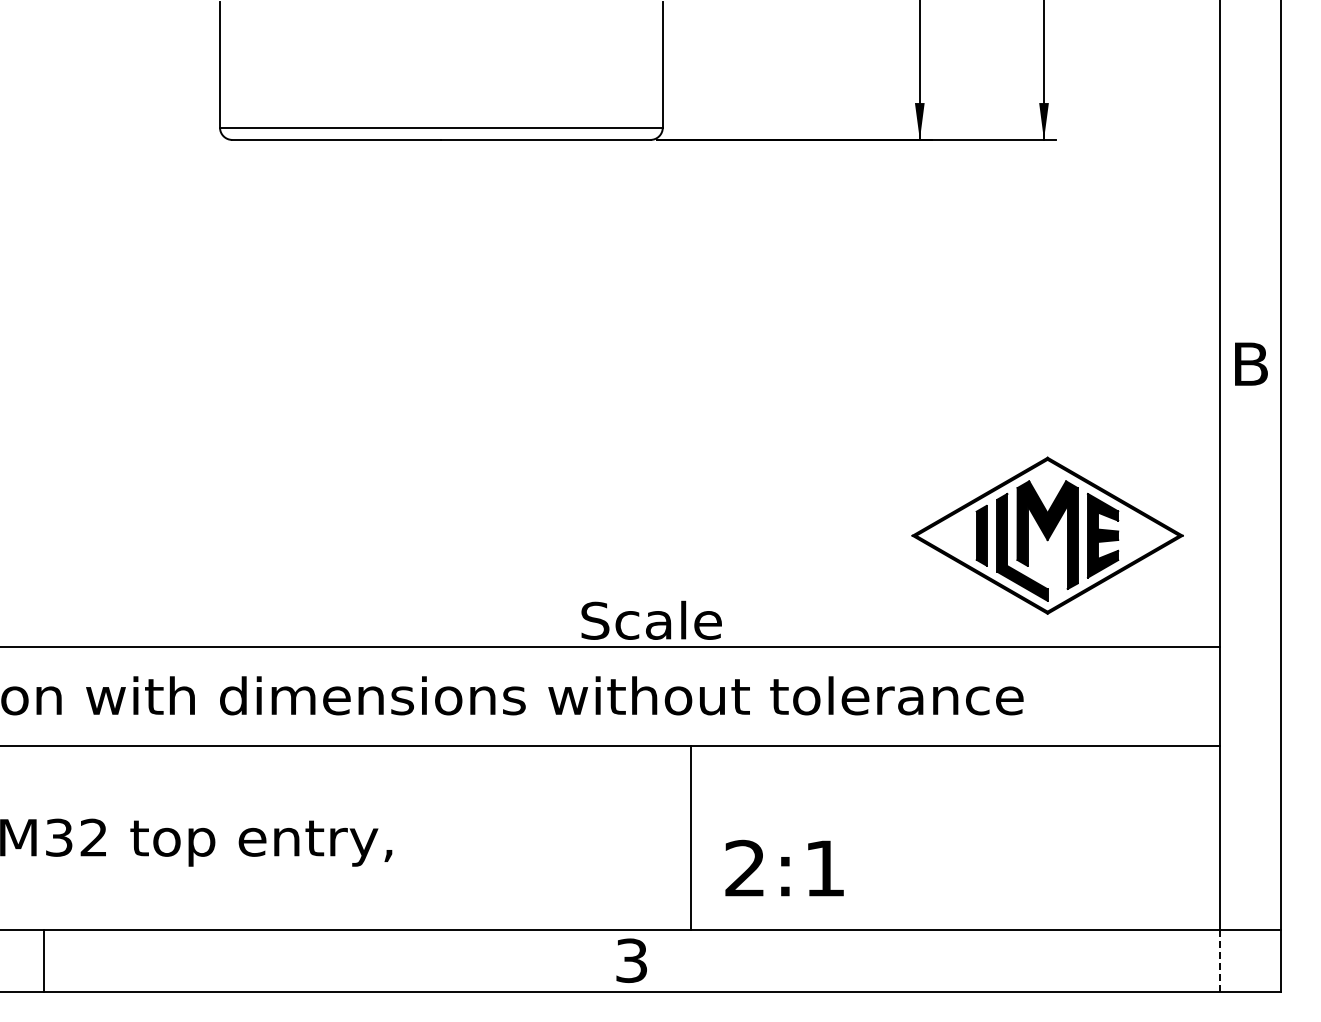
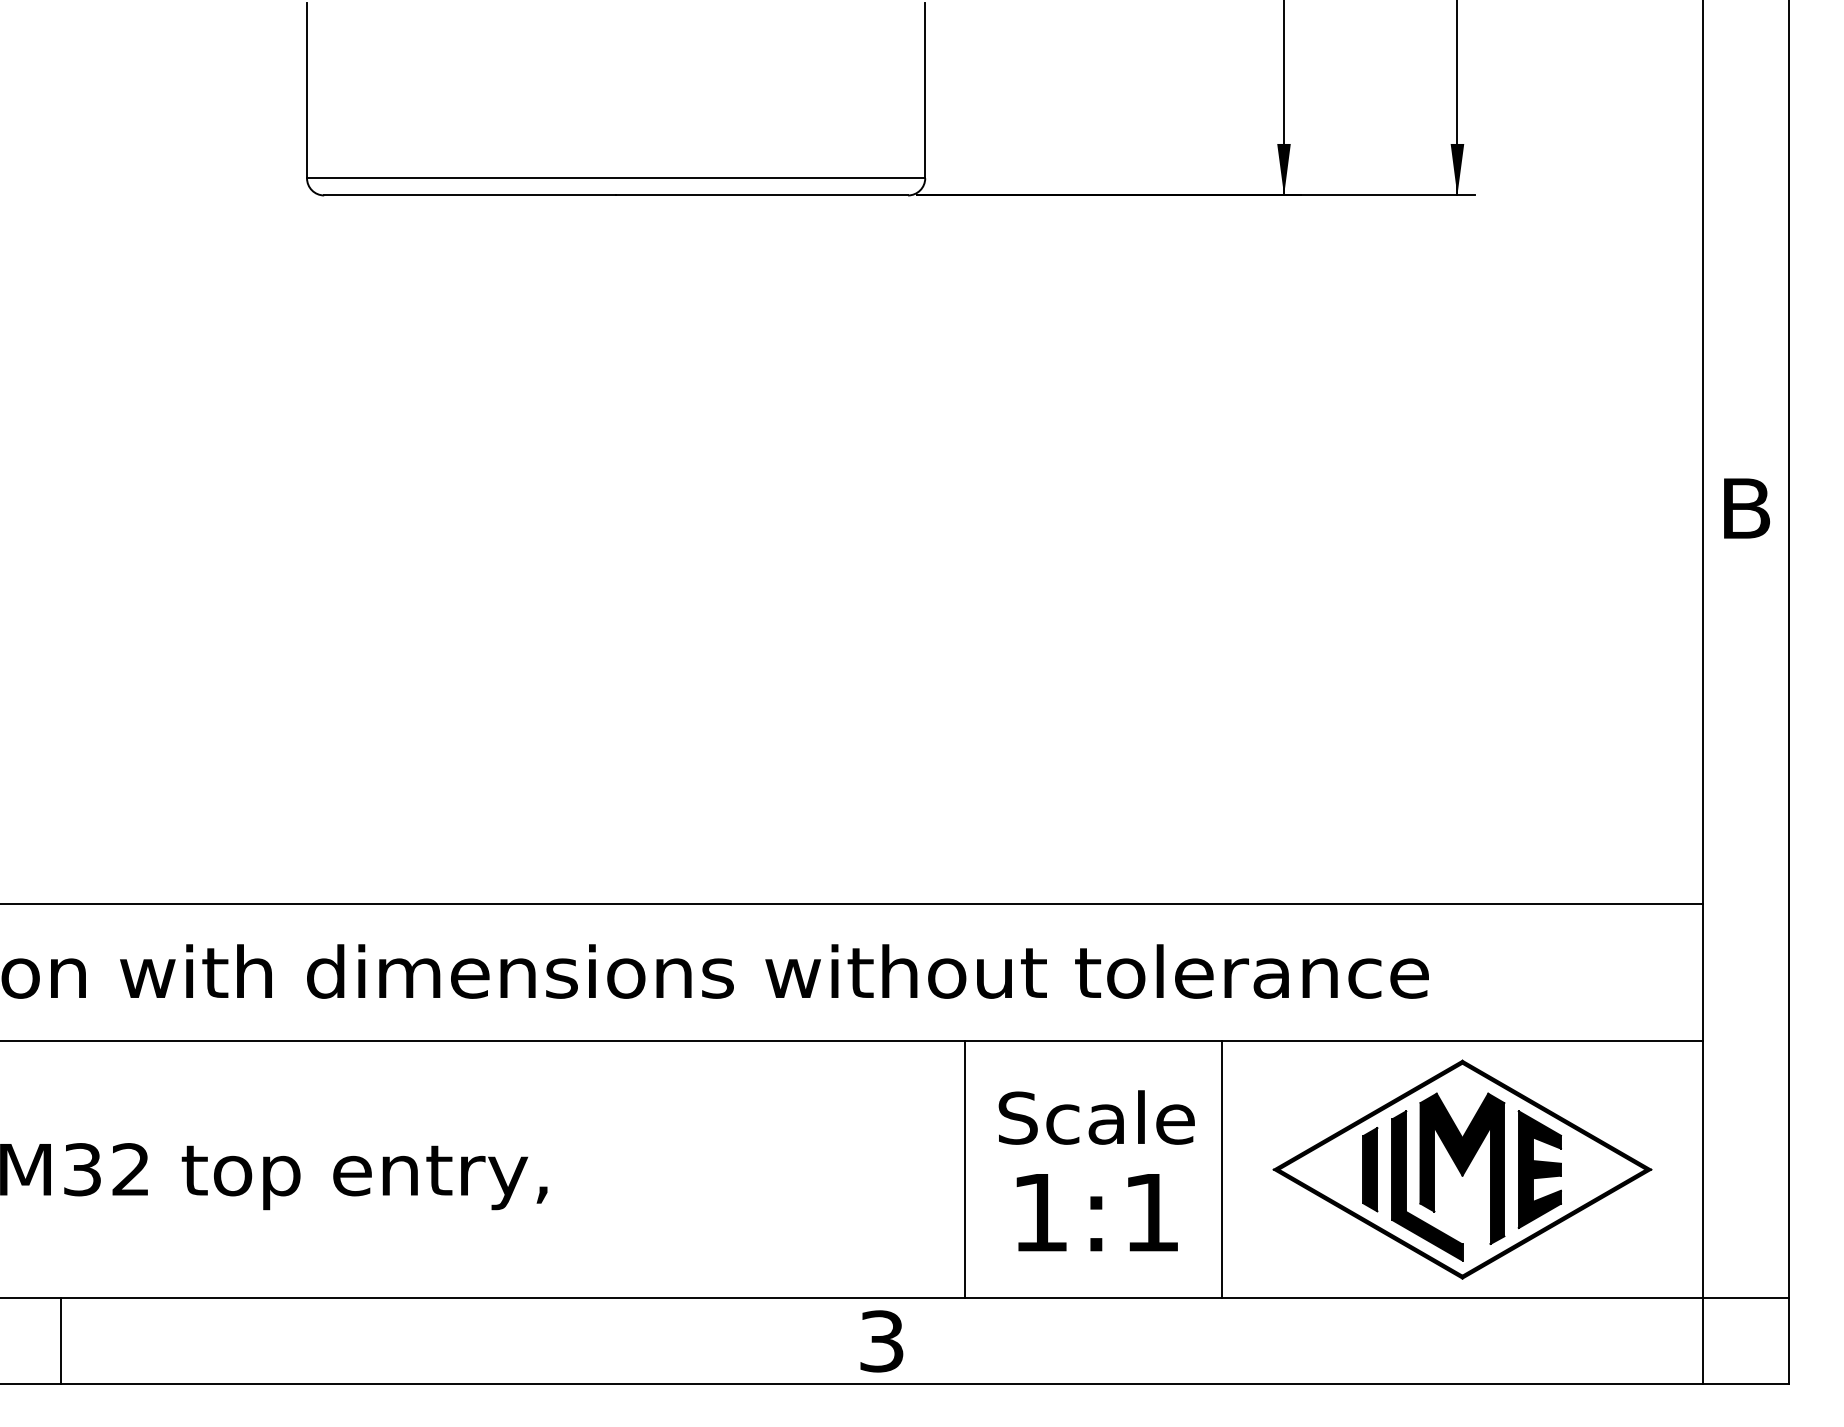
part: (1047, 535) -> (1462, 1169), moved
text: (651, 619) -> (1096, 1116), moved
line: (875, 837) -> (1222, 1169), added
text: (744, 867) -> (1039, 1211), 2:1 -> 1:1
line: (1219, 960) -> (1702, 1341), dashed -> solid

